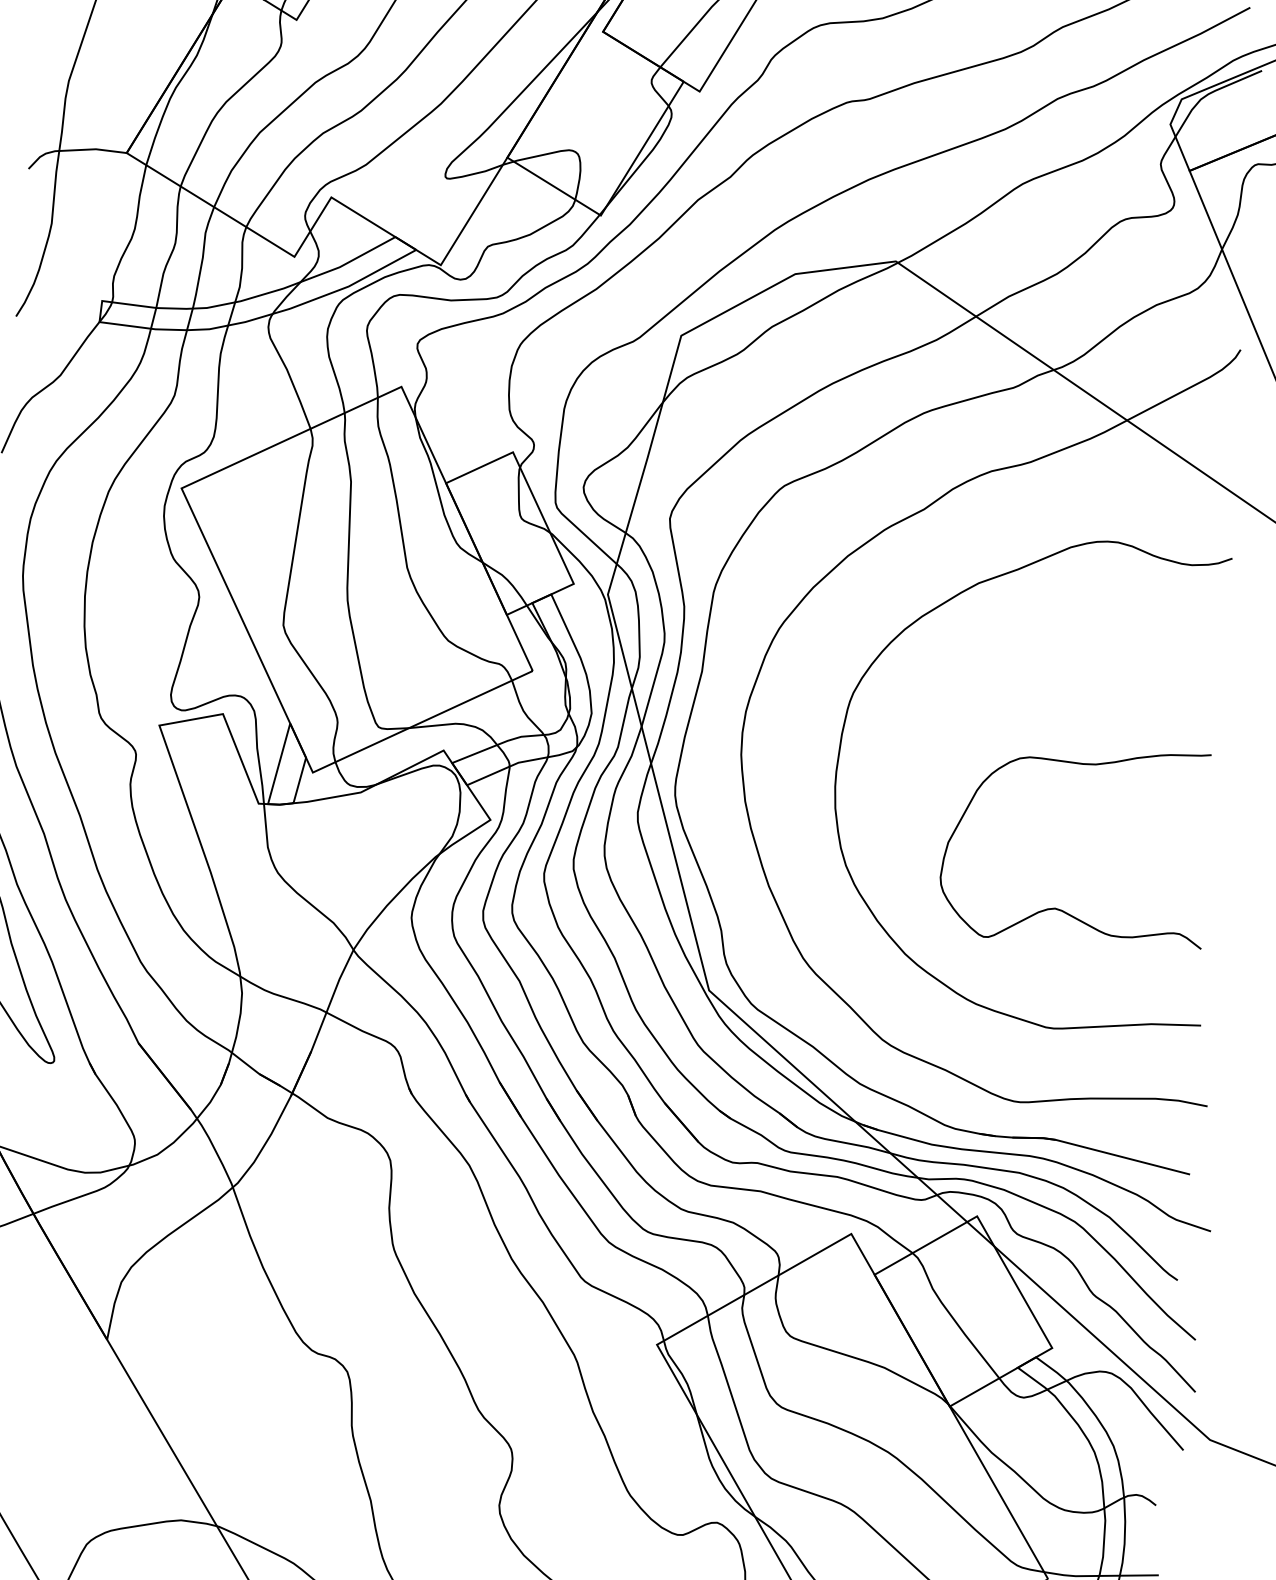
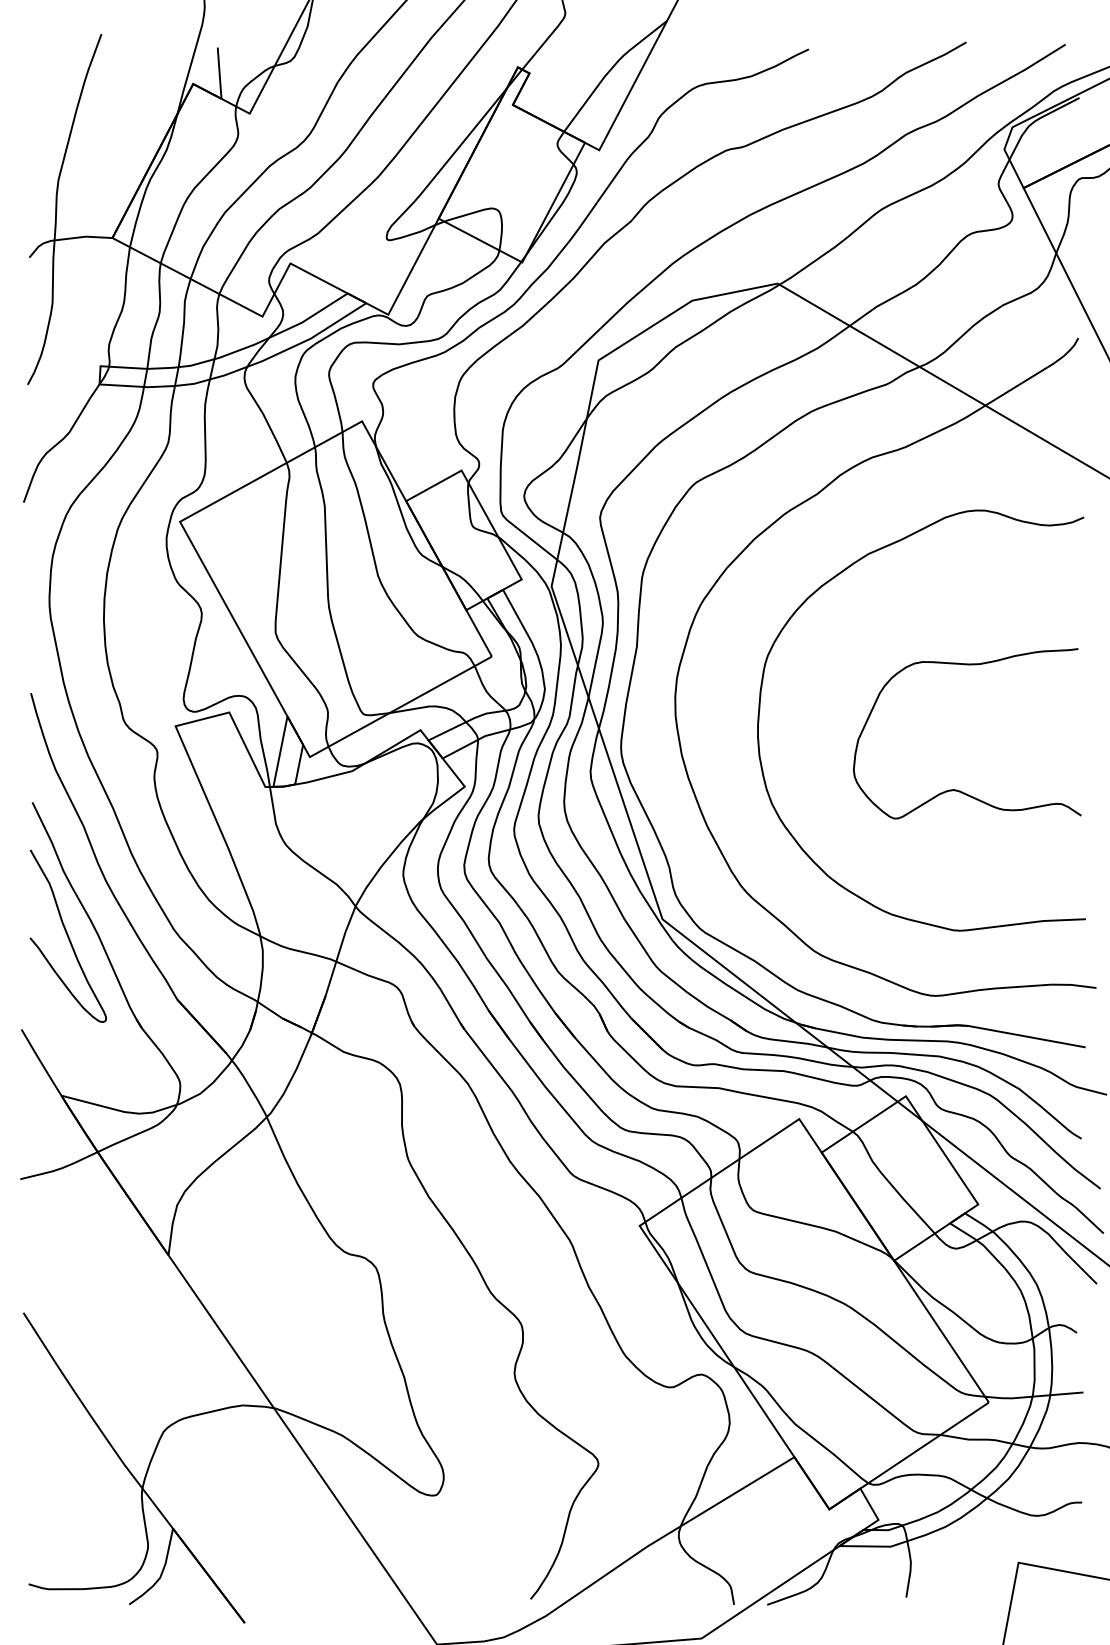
curve: (1058, 908) -> (956, 789), moved

